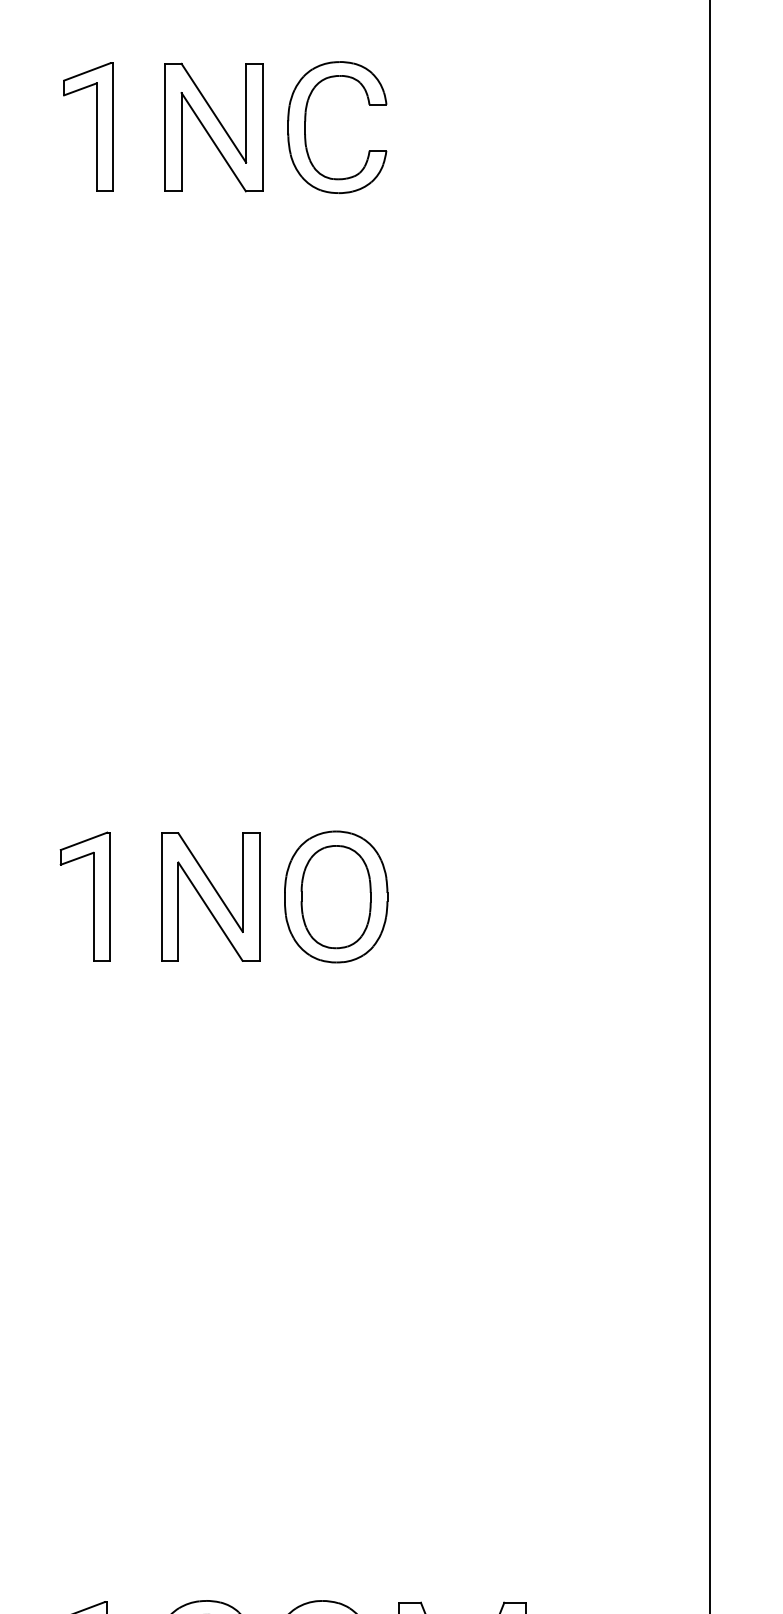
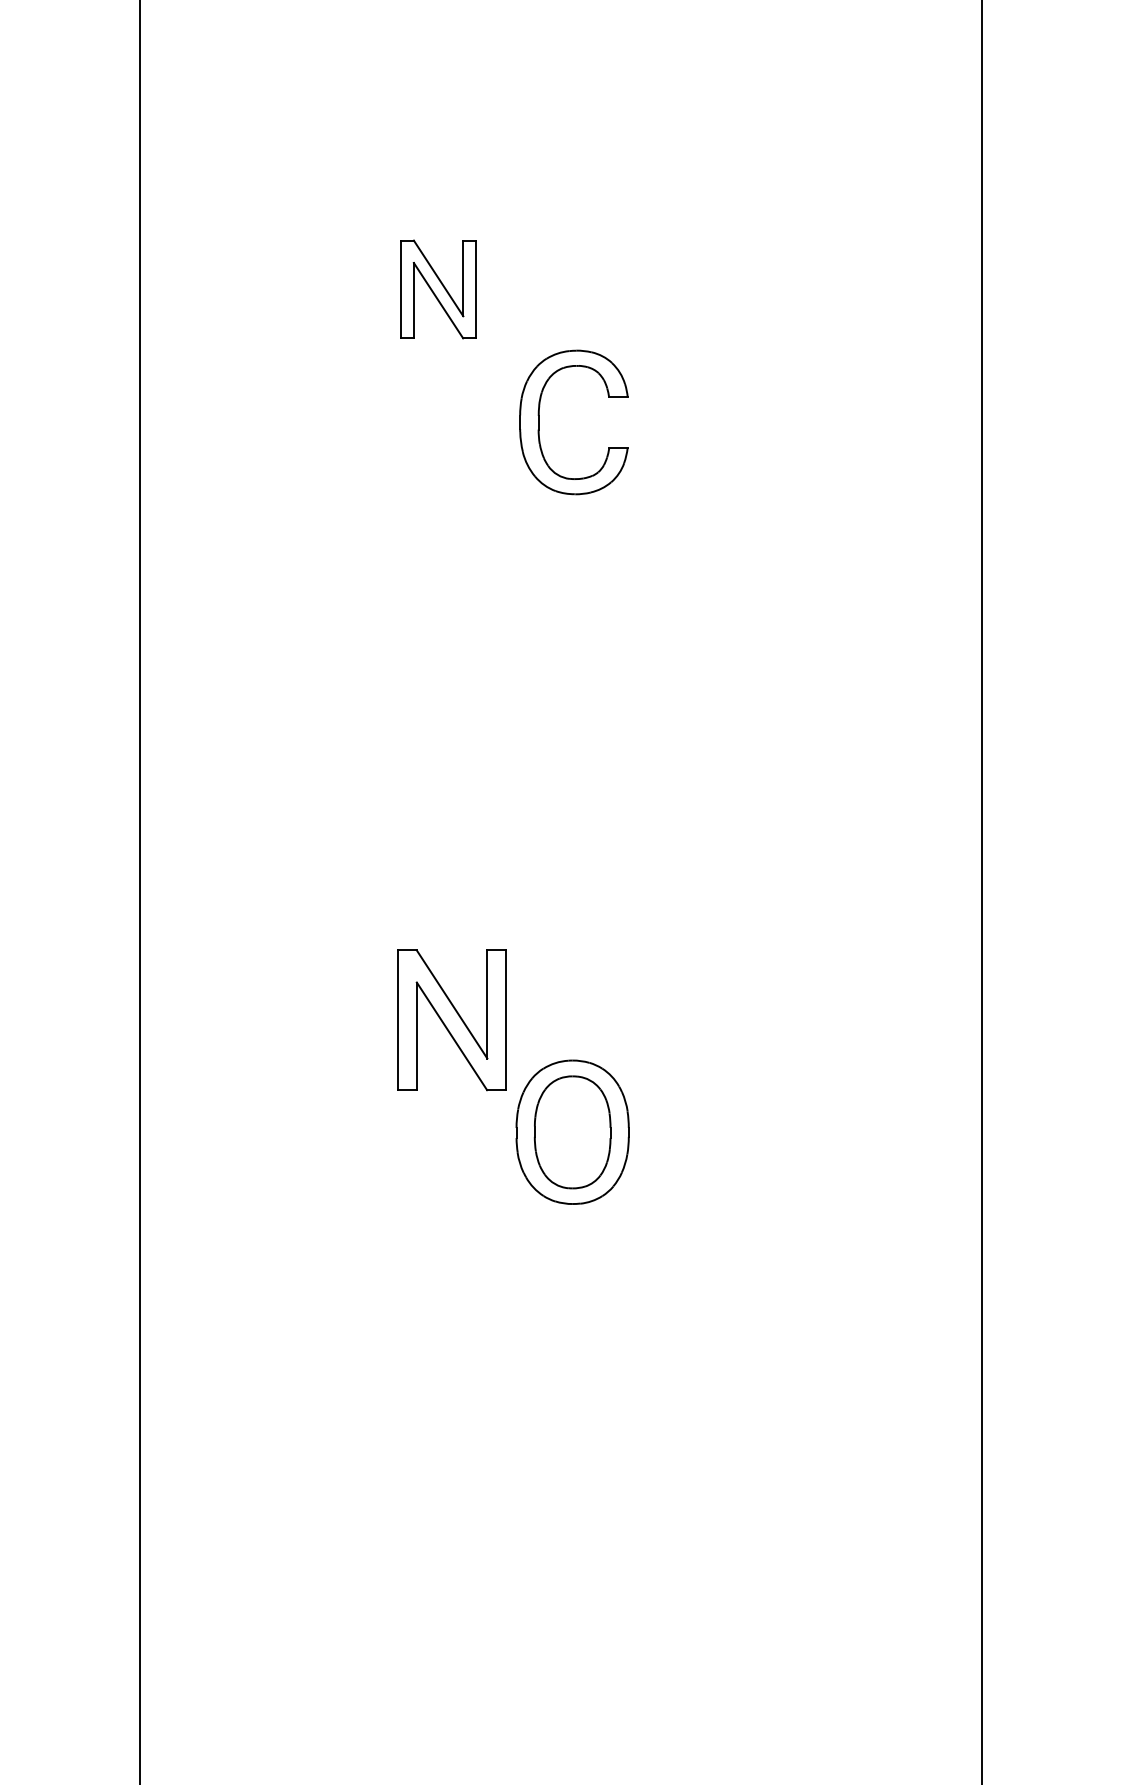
part: (95, 126) -> (309, 288), removed
part: (213, 127) -> (438, 289), size x0.7
part: (305, 127) -> (539, 422), moved
part: (93, 896) -> (306, 1131), removed
part: (210, 897) -> (451, 1020), moved

